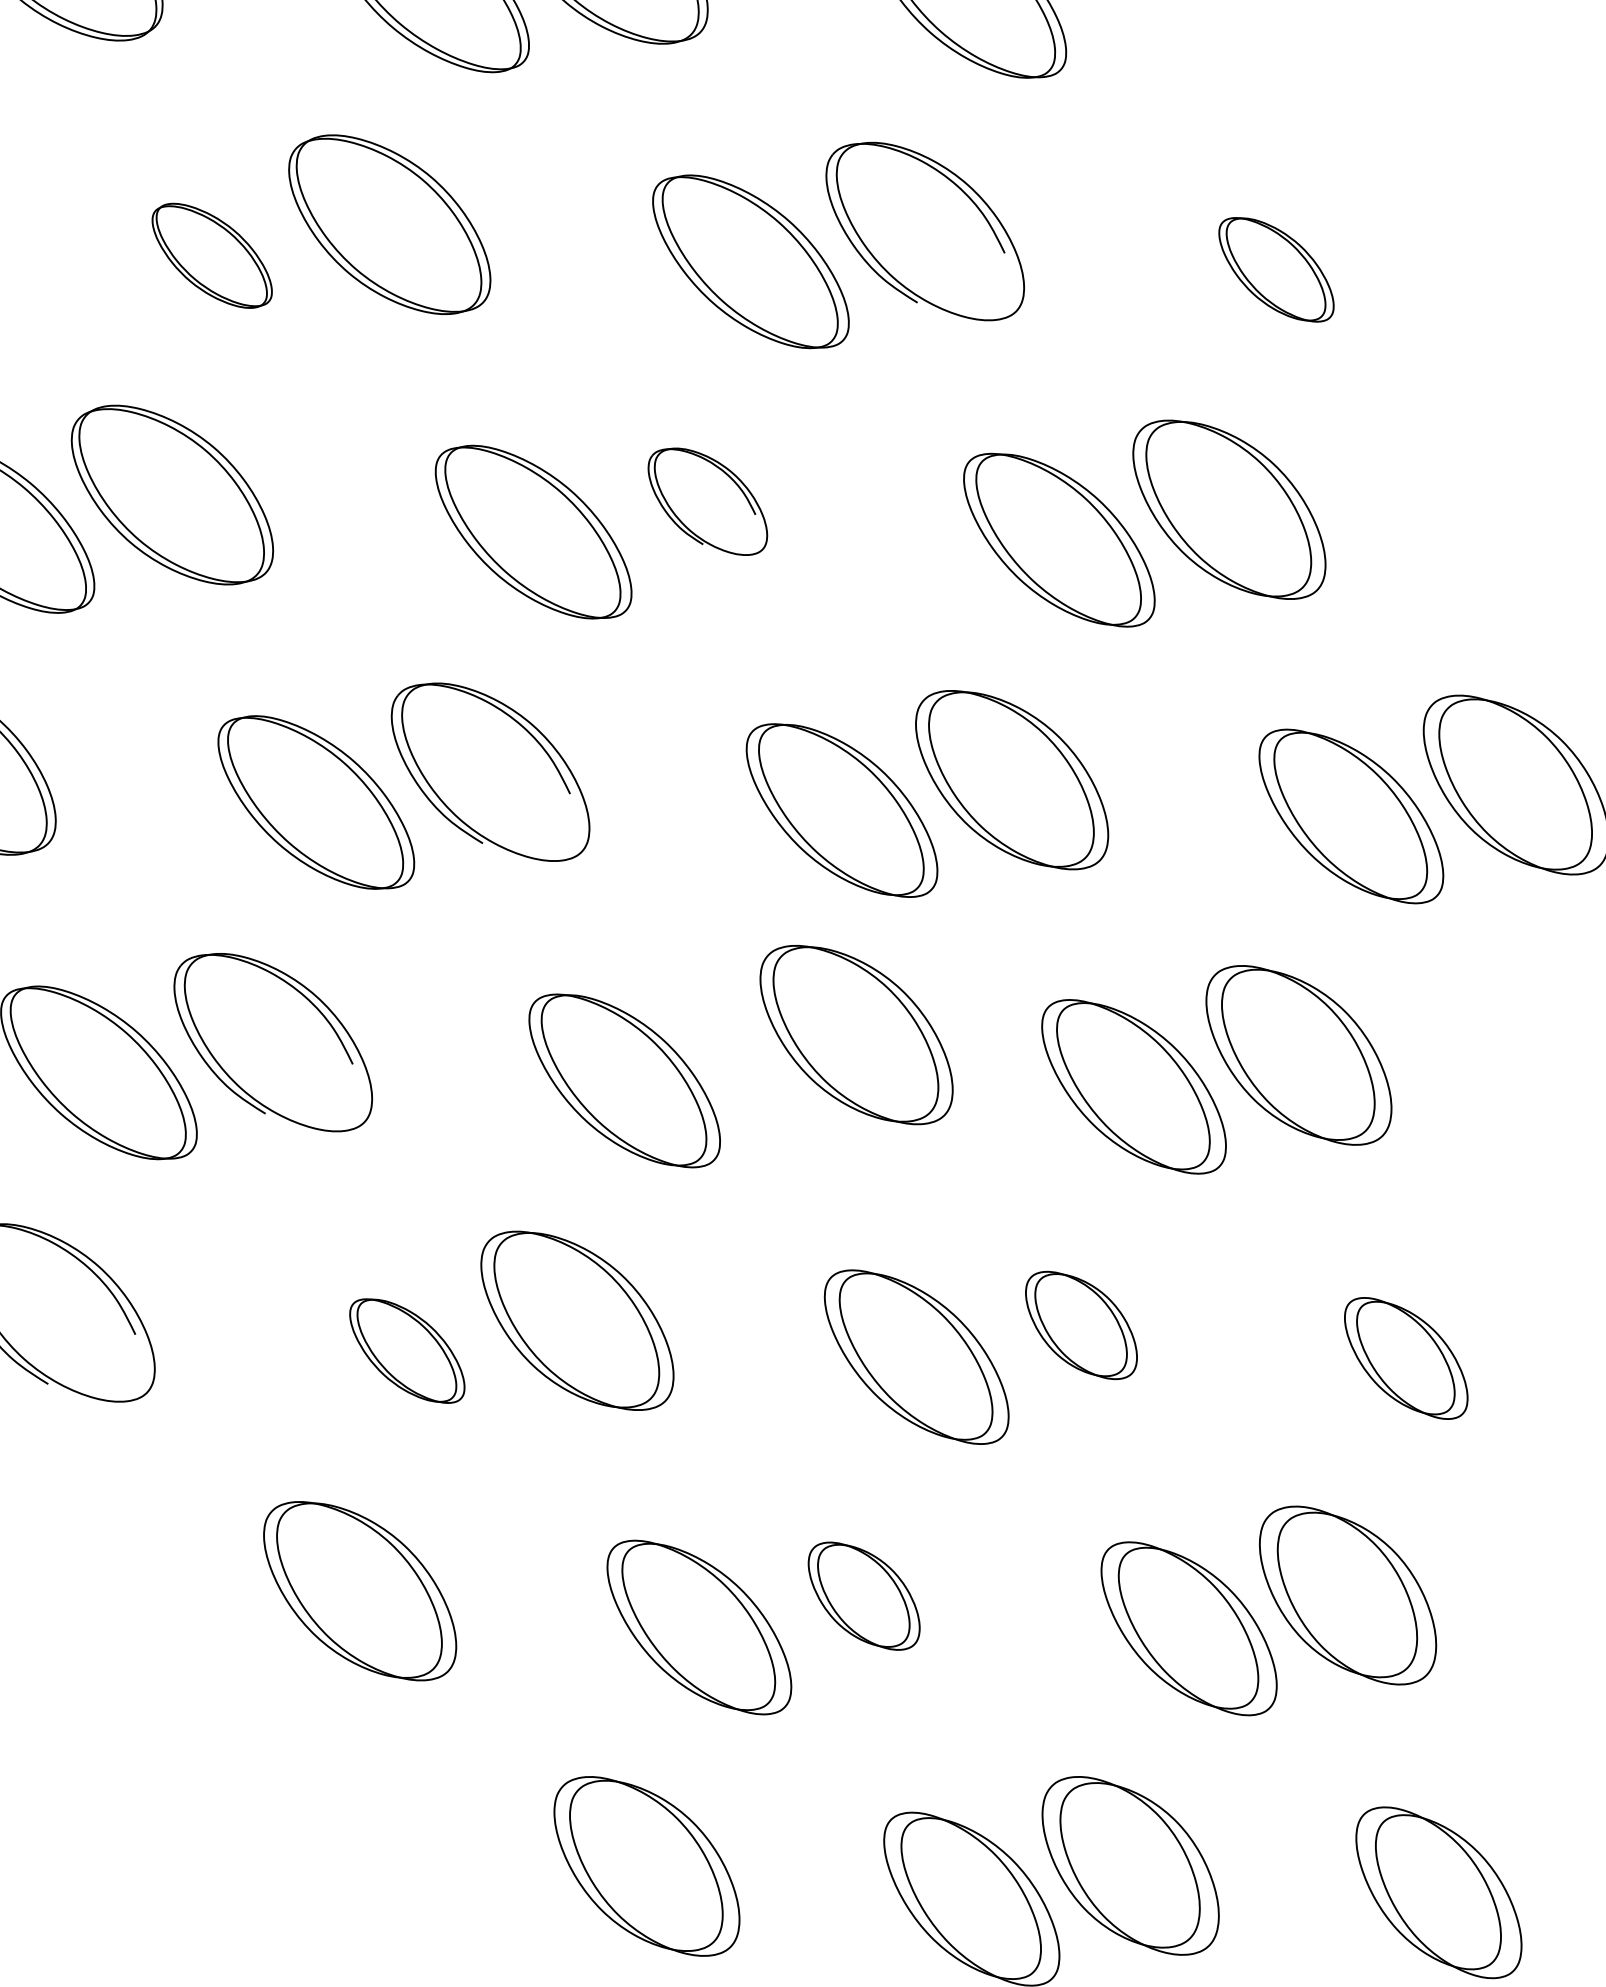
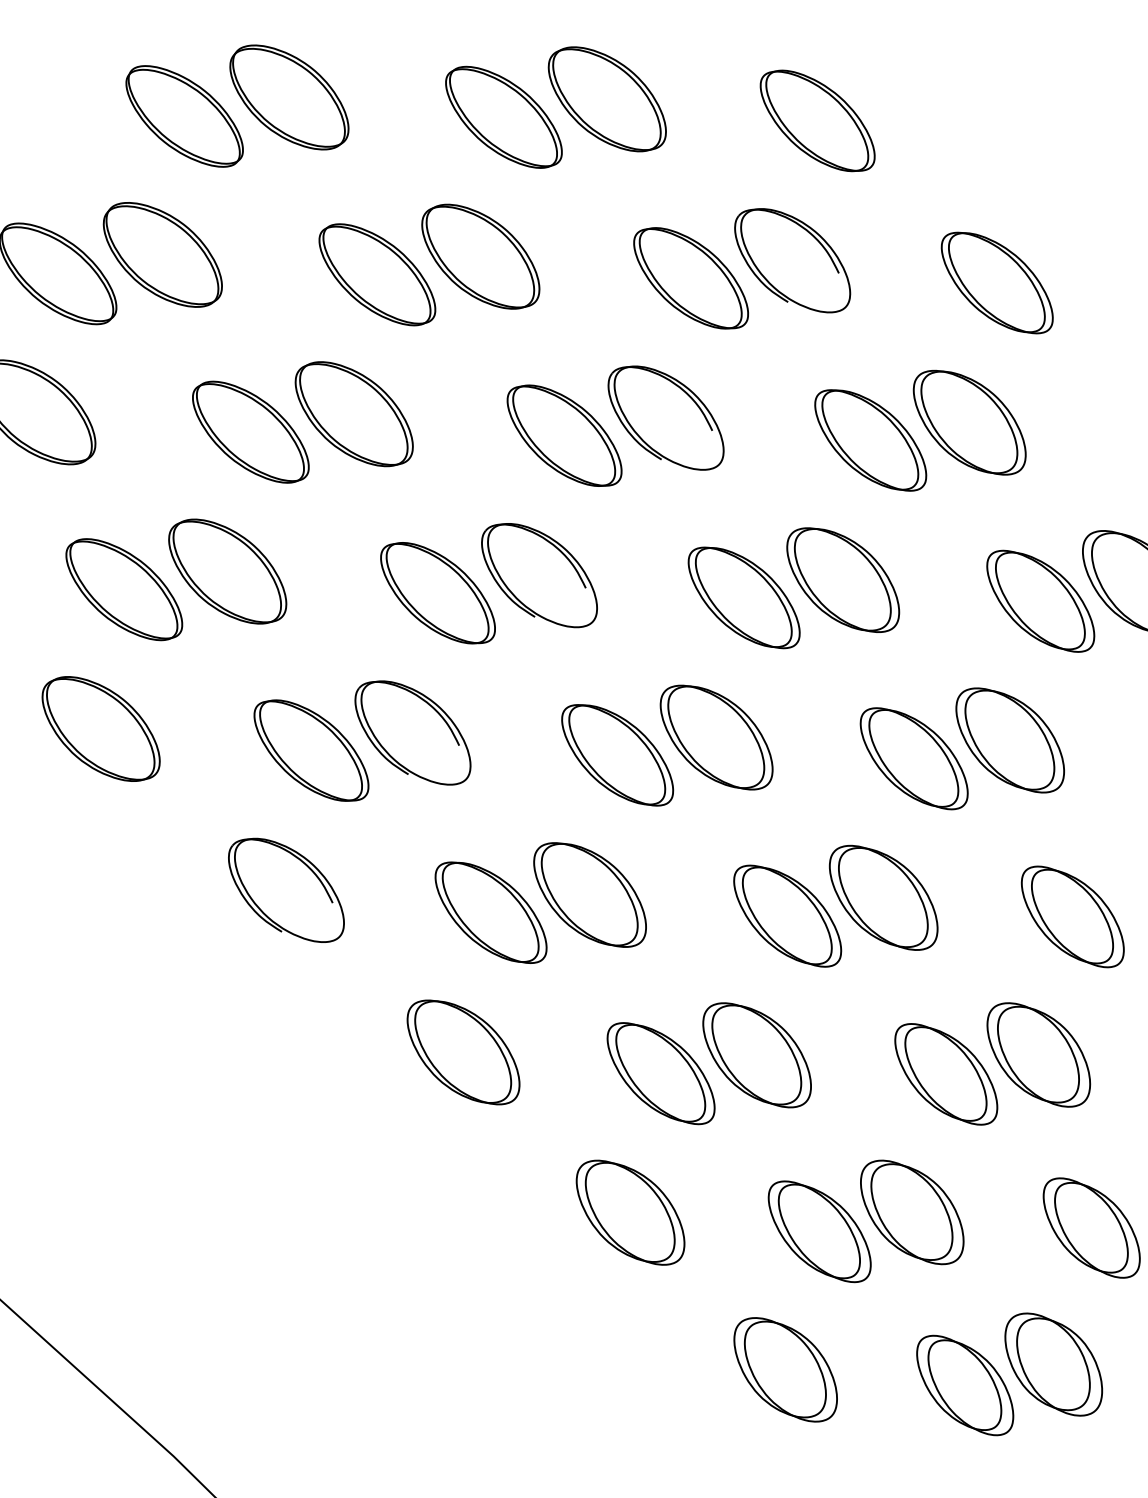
part: (212, 255) -> (377, 274), size x1.67
part: (1275, 268) -> (996, 282), size x1.67
part: (706, 500) -> (665, 417), size x1.67
part: (856, 1034) -> (716, 737), moved
part: (1081, 1325) -> (883, 897), size x1.67
part: (406, 1350) -> (490, 912), size x1.67
part: (1405, 1357) -> (1072, 916), size x1.43
part: (863, 1596) -> (756, 1055), size x1.67

